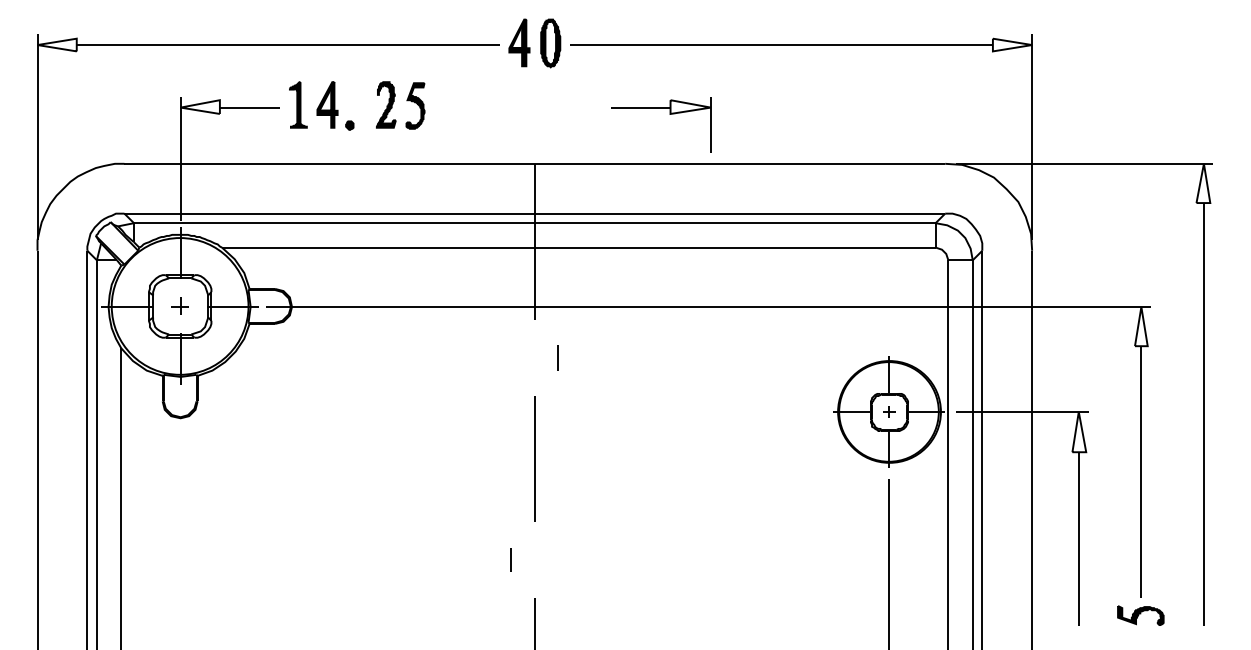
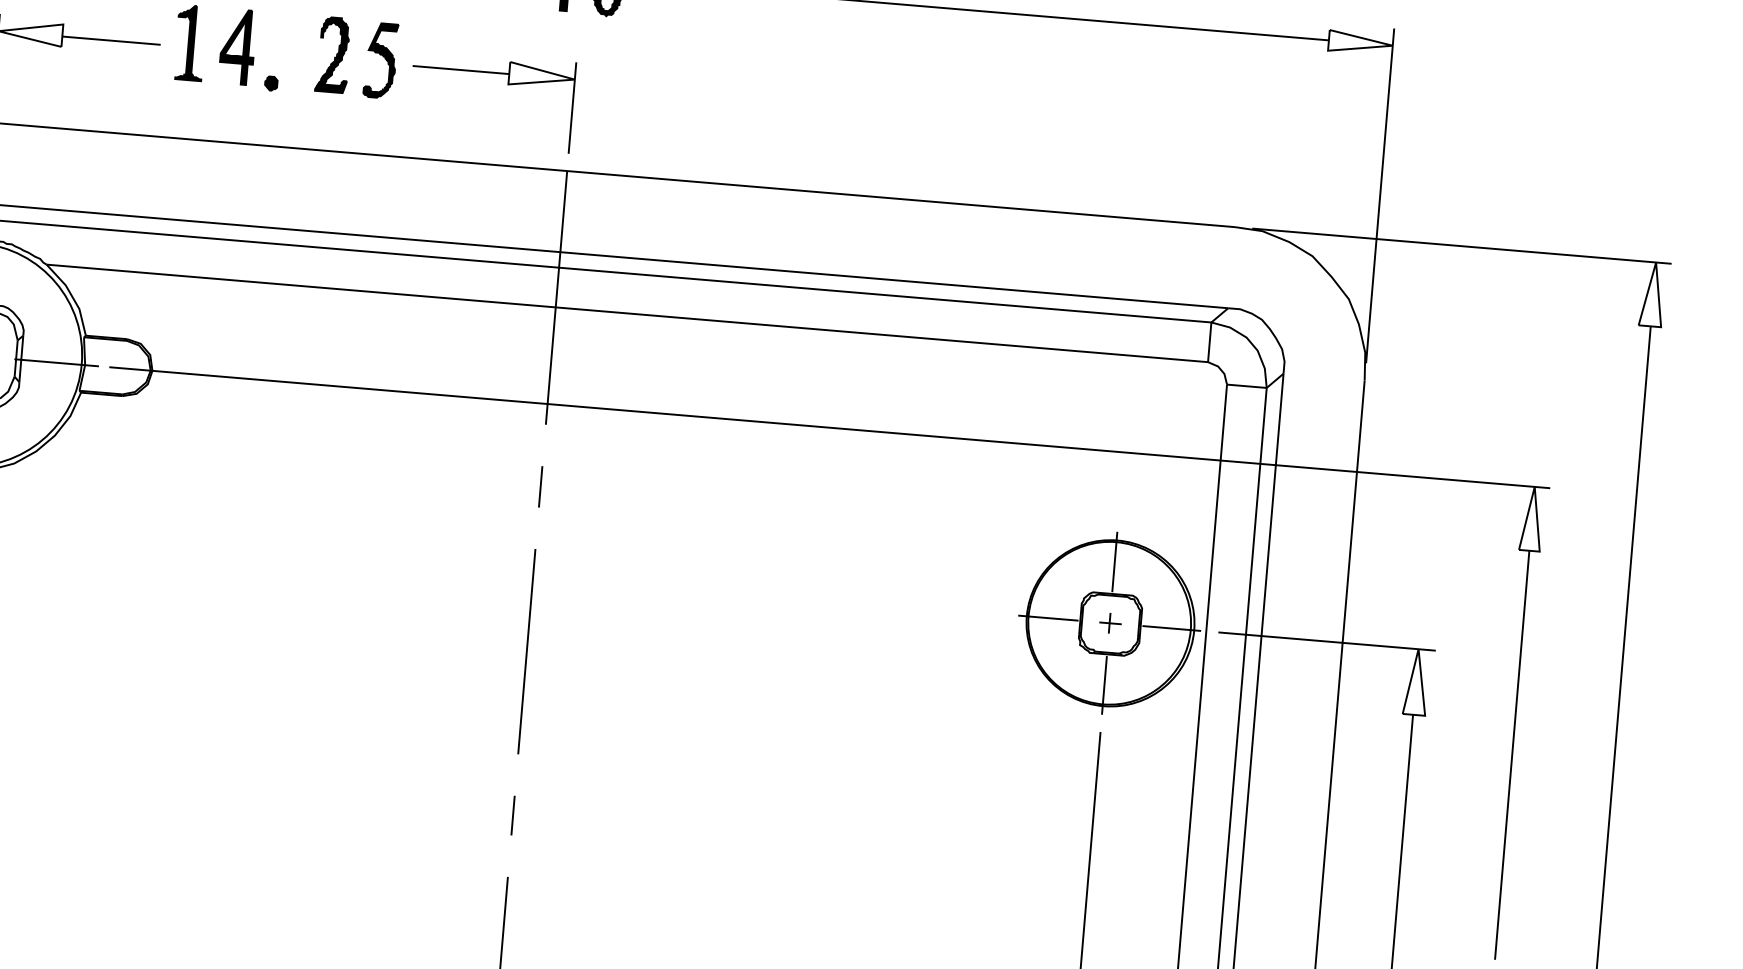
part: (669, 114) -> (506, 85), moved
line: (557, 357) -> (540, 486), moved
line: (510, 559) -> (512, 814), moved

